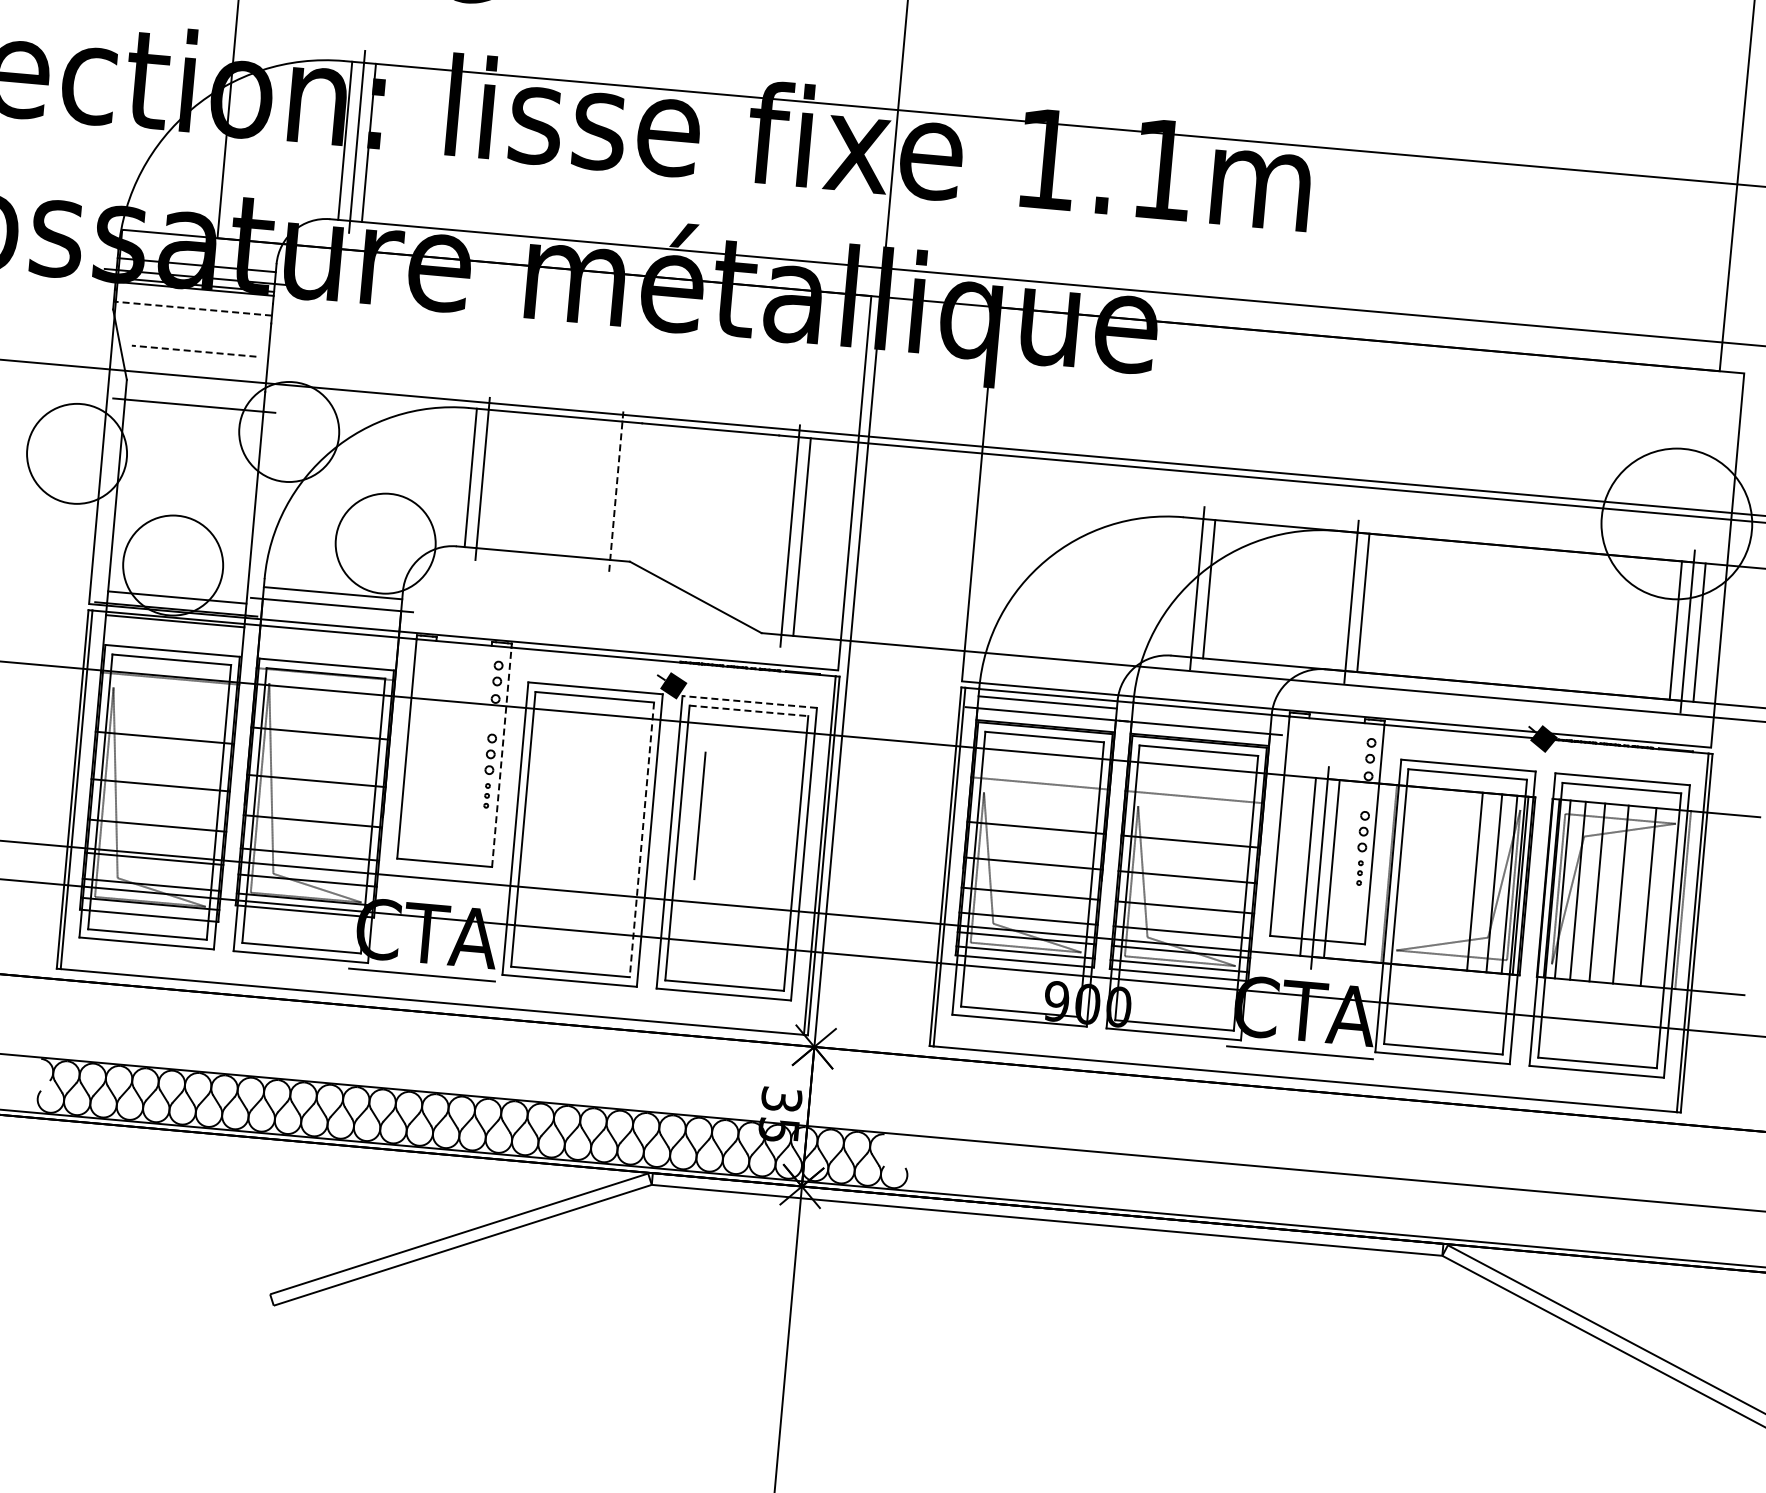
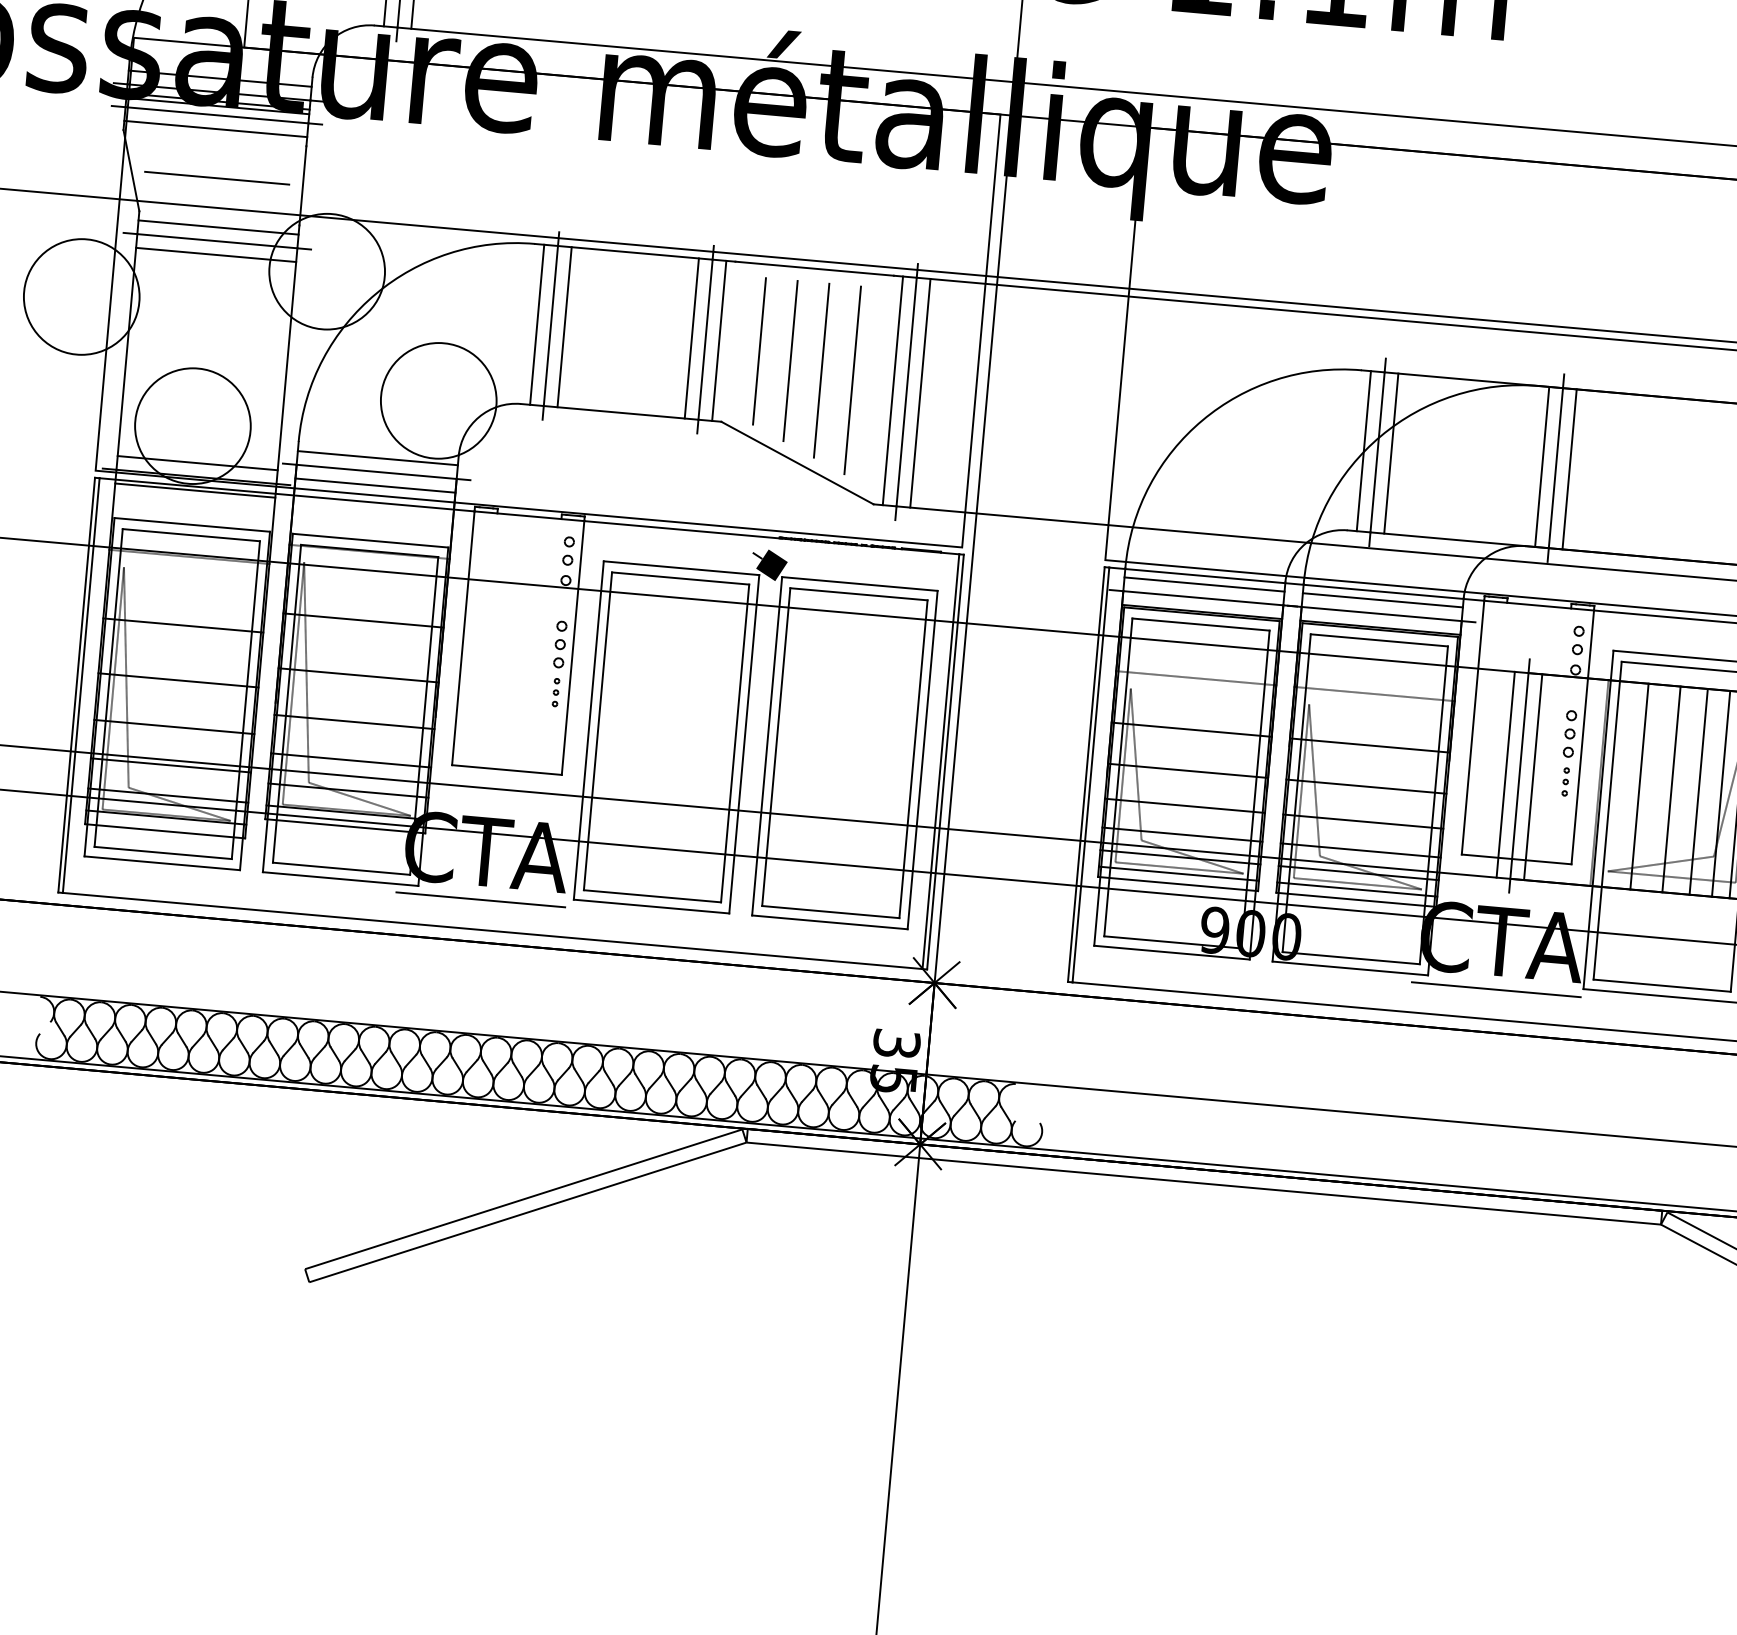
line: (193, 296) -> (216, 114), added
line: (192, 308) -> (215, 128), dashed -> solid
line: (194, 351) -> (217, 178), dashed -> solid
line: (195, 393) -> (218, 227), added
line: (193, 417) -> (216, 254), added
line: (494, 479) -> (564, 326), added
line: (604, 489) -> (691, 338), added
line: (616, 490) -> (705, 339), dashed -> solid
line: (628, 491) -> (719, 340), added
line: (689, 509) -> (790, 361), added
line: (716, 517) -> (821, 370), added
line: (743, 525) -> (852, 379), added
line: (778, 534) -> (893, 390), added
line: (1185, 586) -> (1363, 450), added
line: (1339, 600) -> (1542, 466), added
line: (330, 616) -> (374, 485), added
line: (749, 701) -> (859, 583), dashed -> solid
line: (748, 710) -> (858, 593), dashed -> solid
line: (1201, 715) -> (1382, 599), added
line: (501, 756) -> (572, 647), dashed -> solid
line: (699, 815) -> (758, 350), moved
line: (641, 839) -> (734, 743), dashed -> solid
line: (1423, 877) -> (1639, 787), added
line: (1451, 879) -> (1671, 789), added

